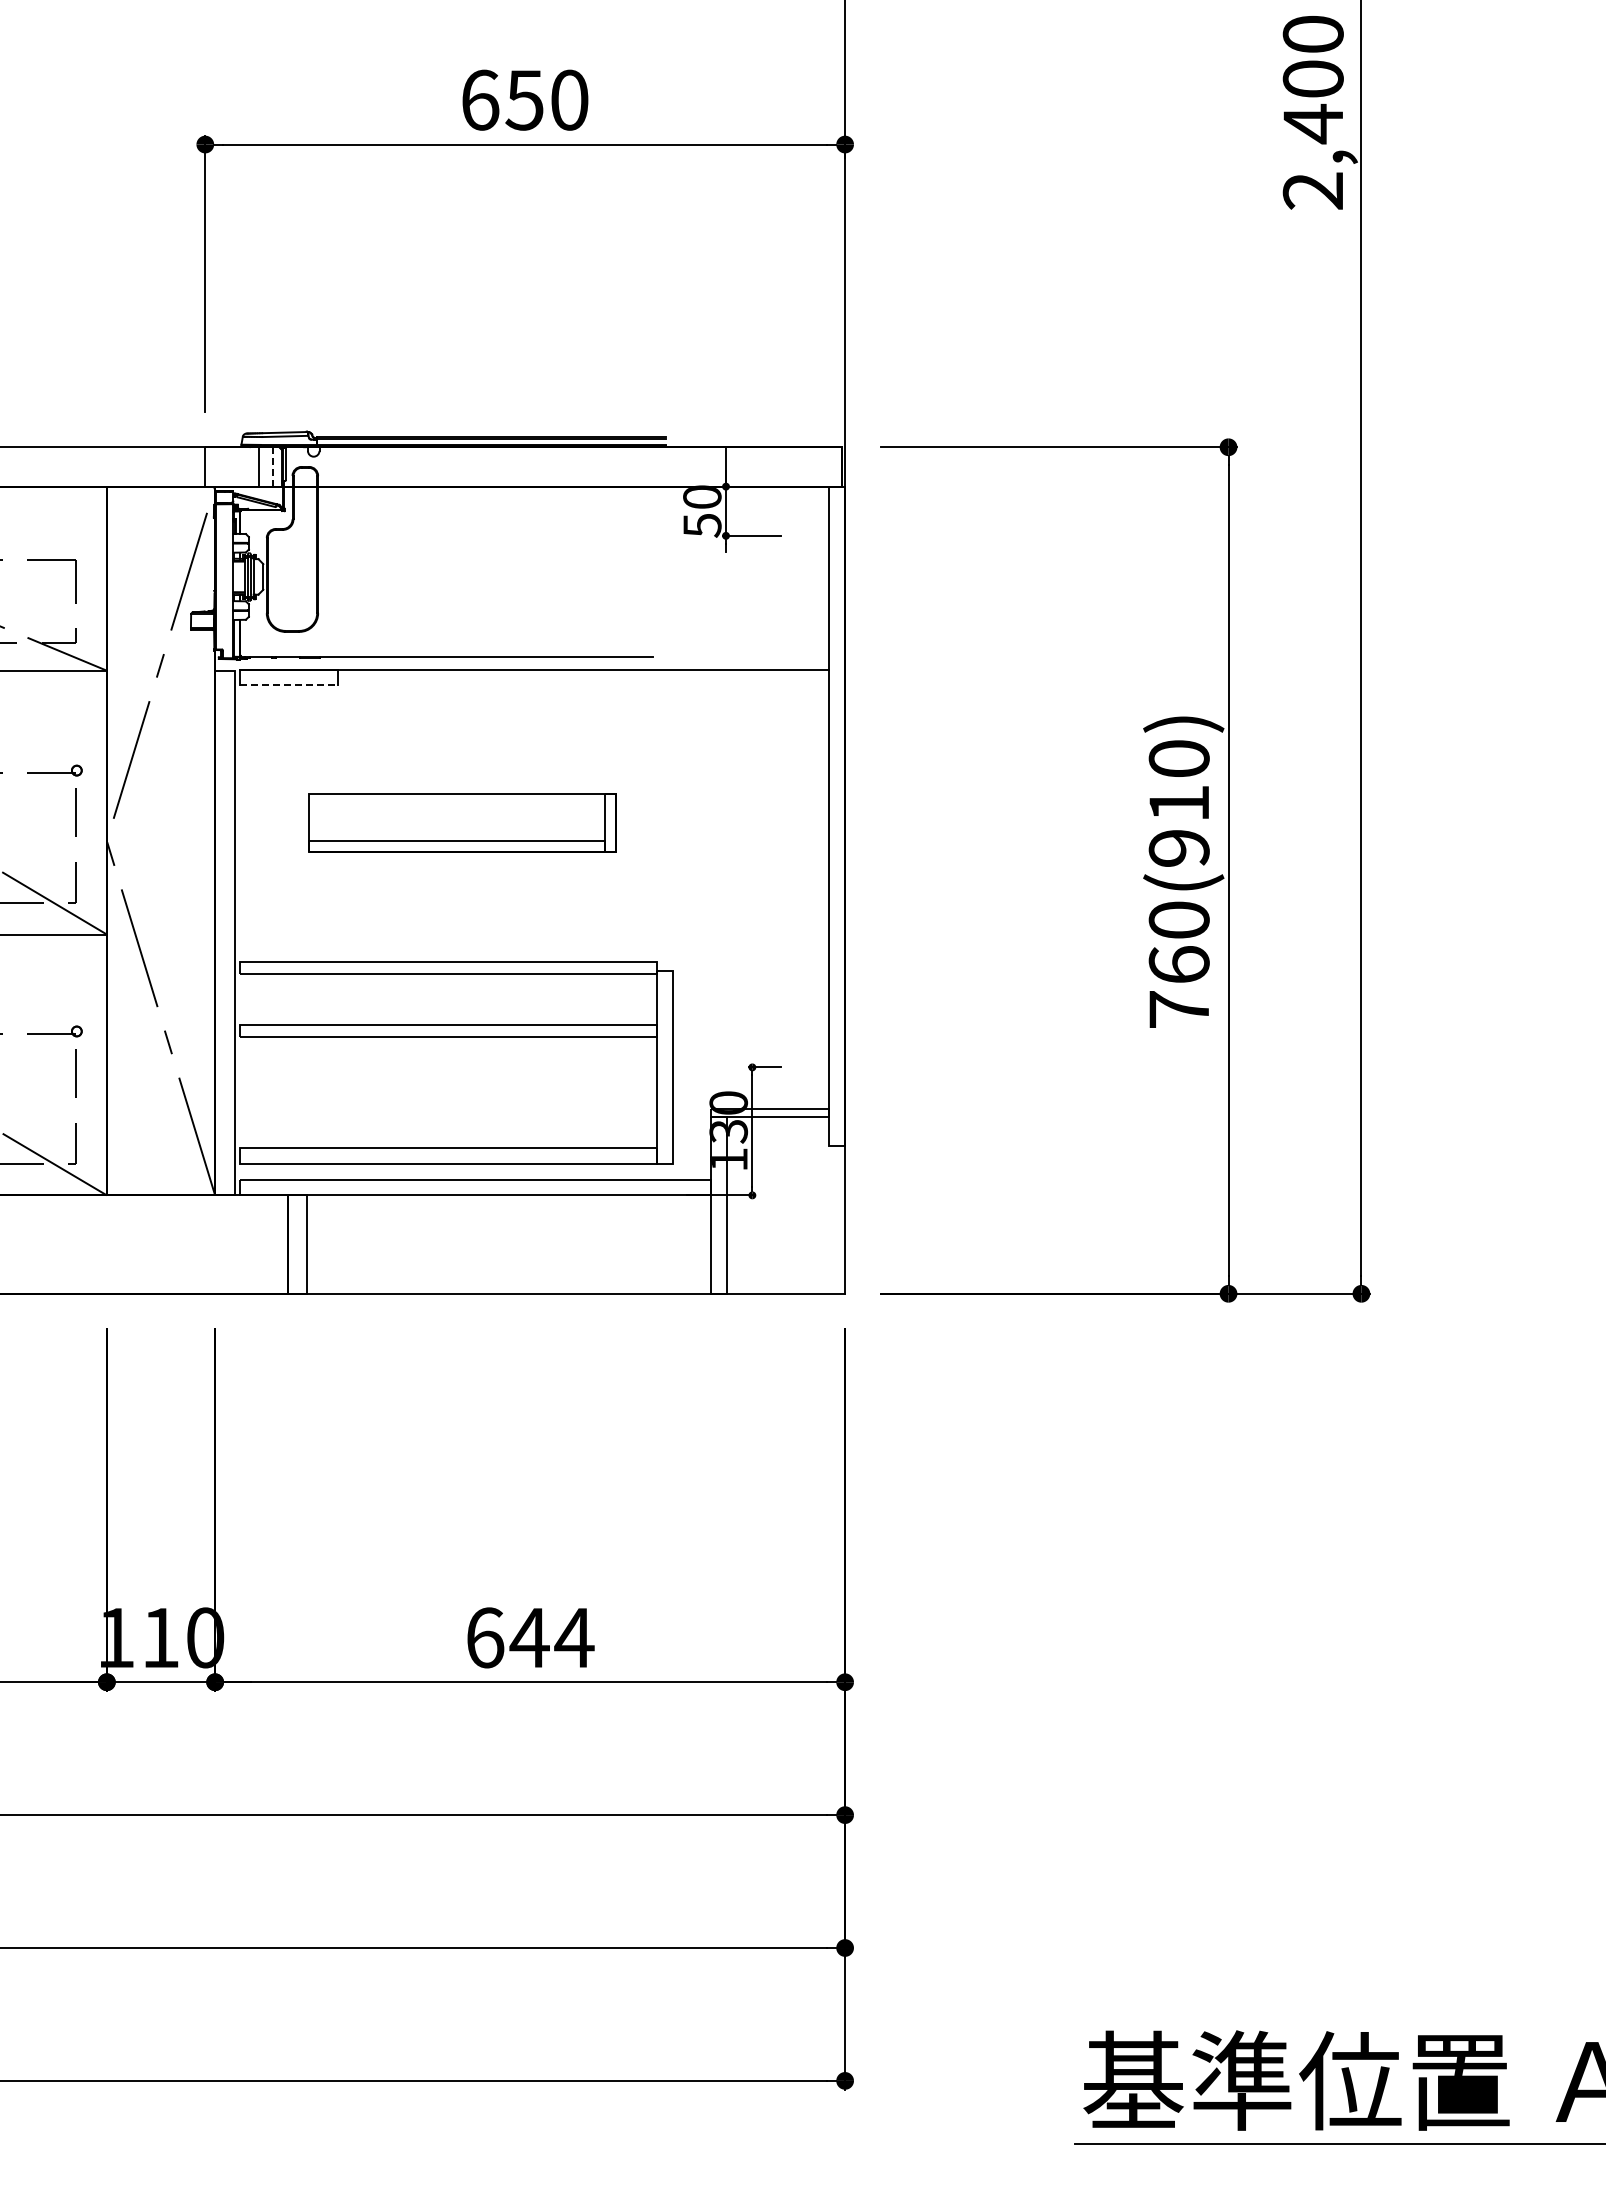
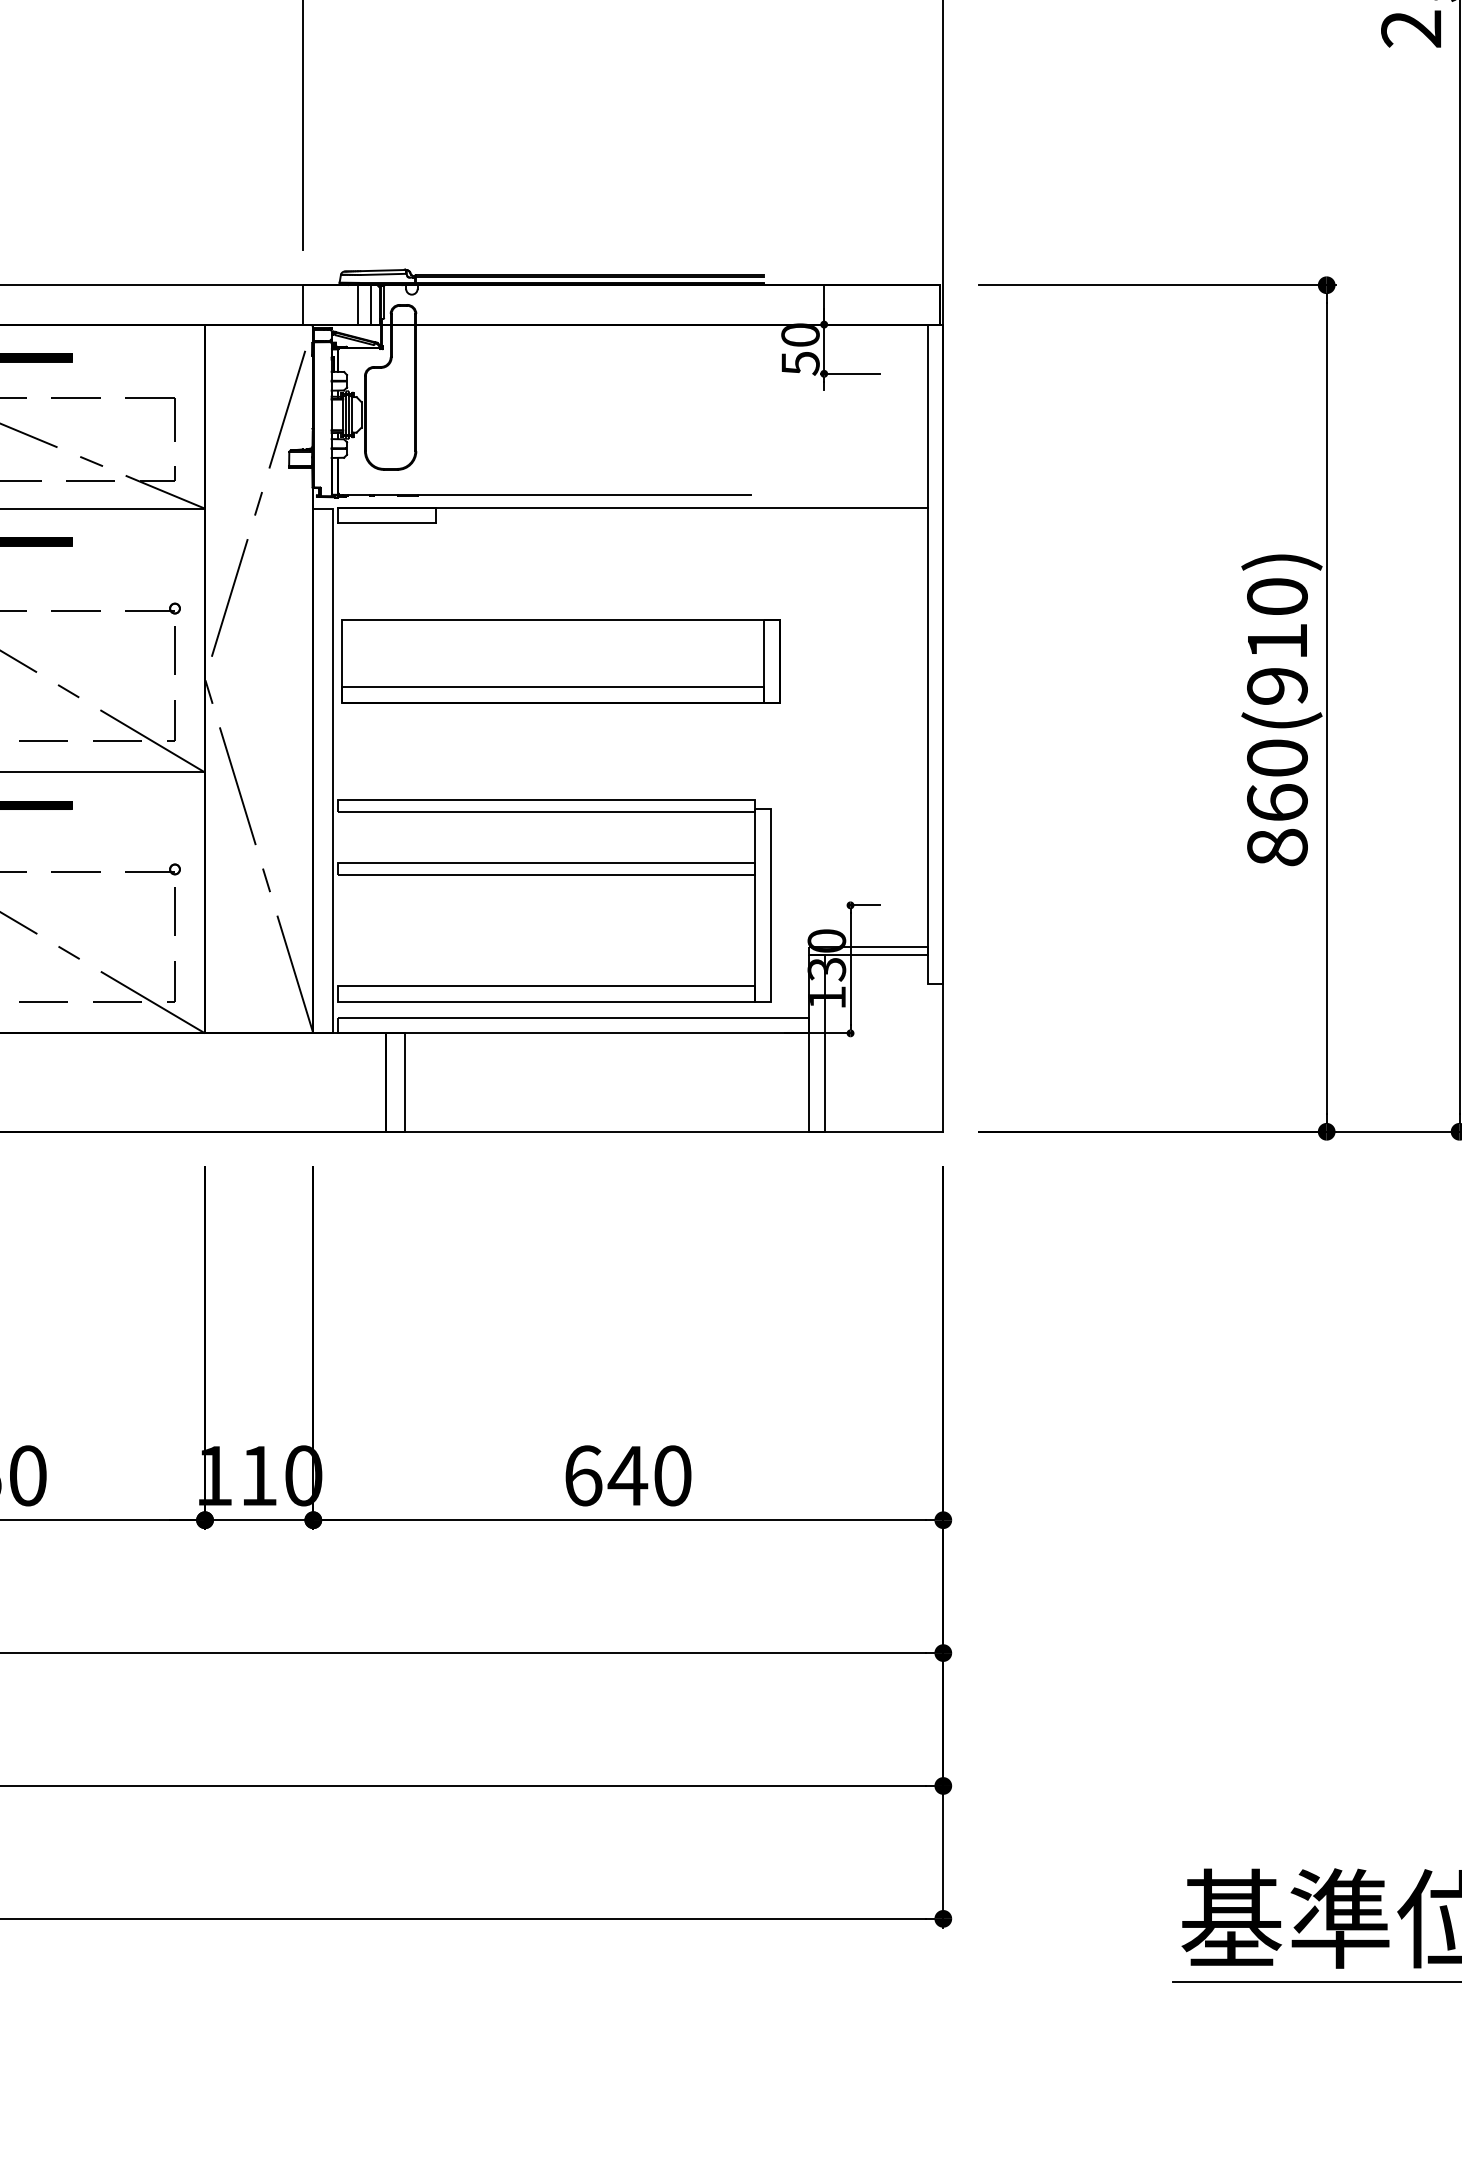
line: (273, 466) -> (371, 304), dashed -> solid
line: (289, 685) -> (387, 523), dashed -> solid
part: (462, 823) -> (560, 661), size x1.43
text: (1179, 1009) -> (1277, 847), 760(910) -> 860(910)
text: (574, 1637) -> (672, 1475), 644 -> 640

